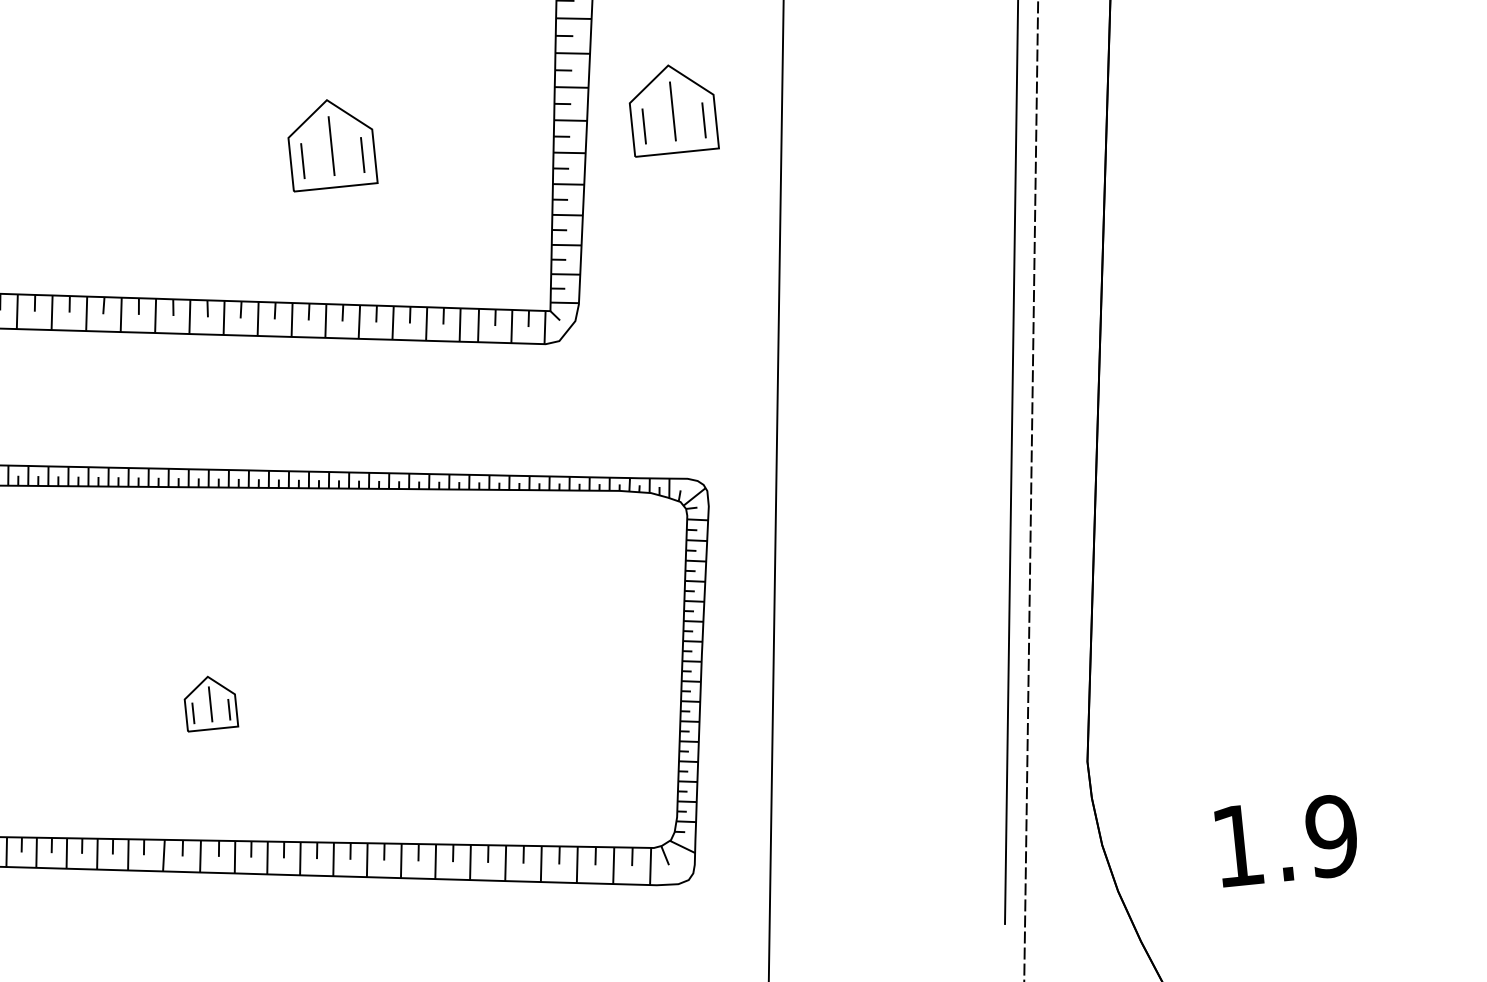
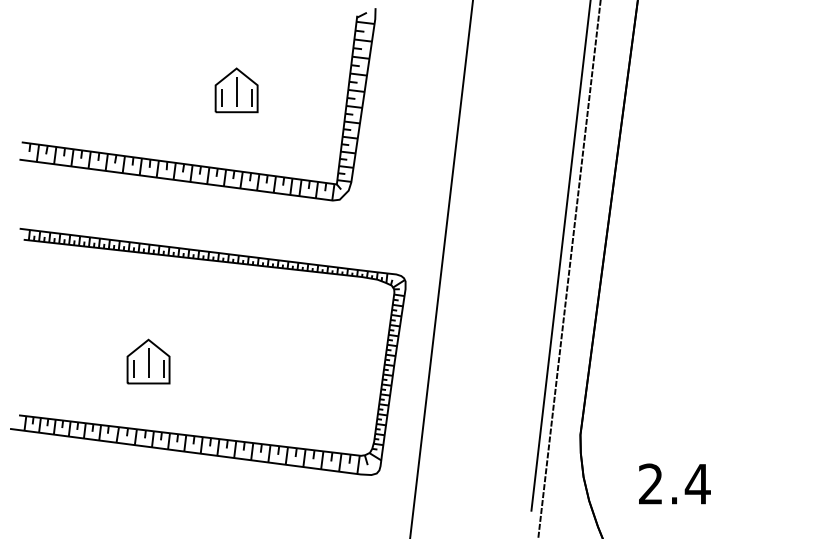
part: (672, 109) -> (407, 90), removed
part: (210, 702) -> (148, 361), size x1.67
text: (1285, 839) -> (674, 483), 1.9 -> 2.4

